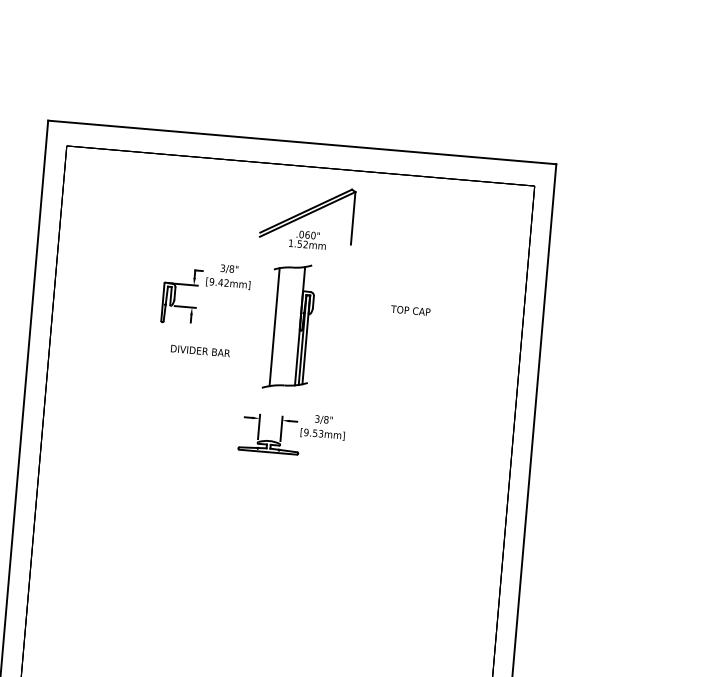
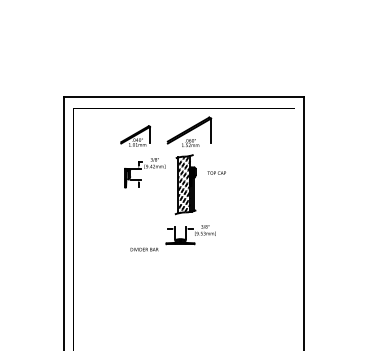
part: (192, 214) -> (135, 135), added
text: (410, 309) -> (216, 172), moved
hatch: (287, 326) -> (184, 184), added
text: (200, 350) -> (144, 249), moved

